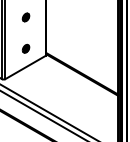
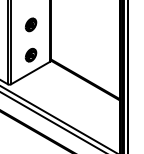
part: (25, 17) -> (30, 24), size x1.67
part: (25, 48) -> (30, 54), size x1.67

